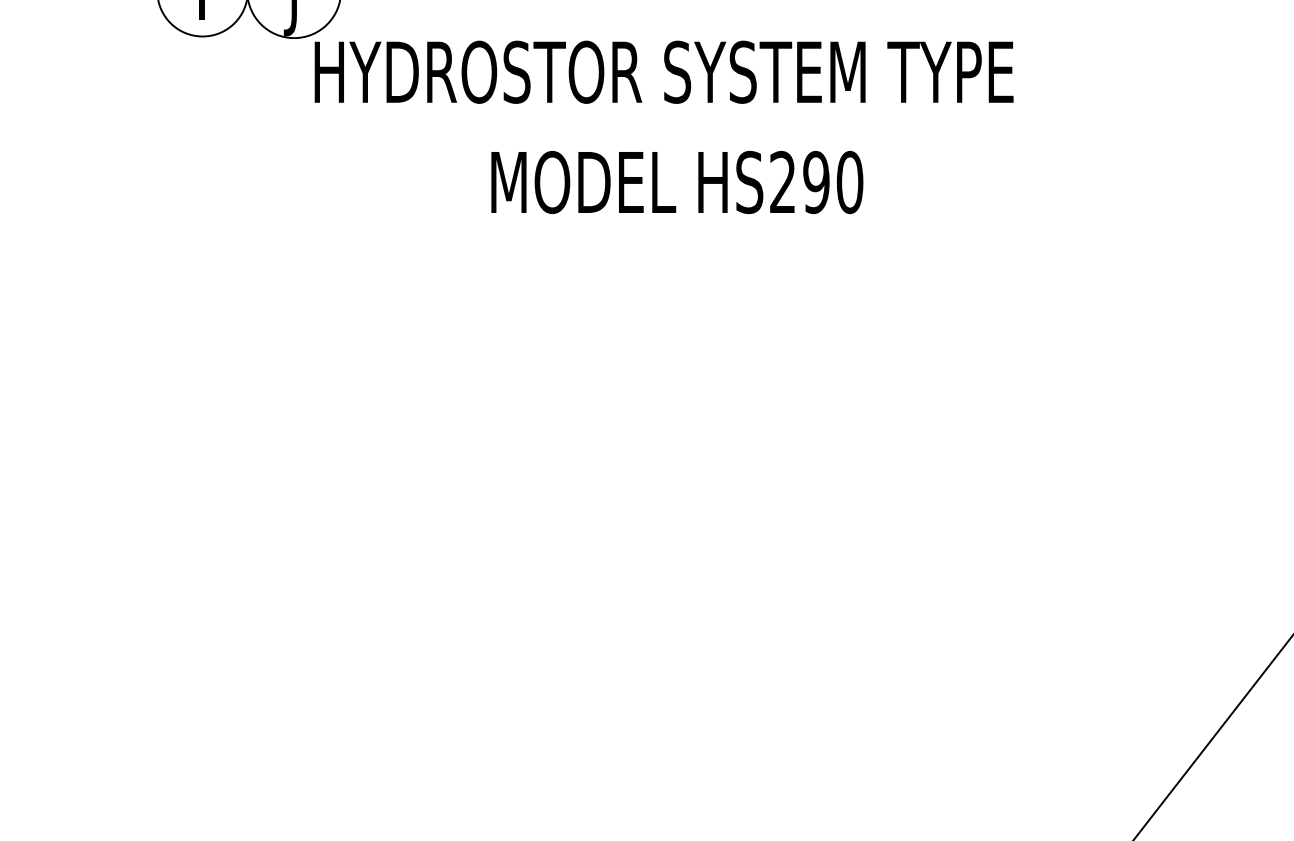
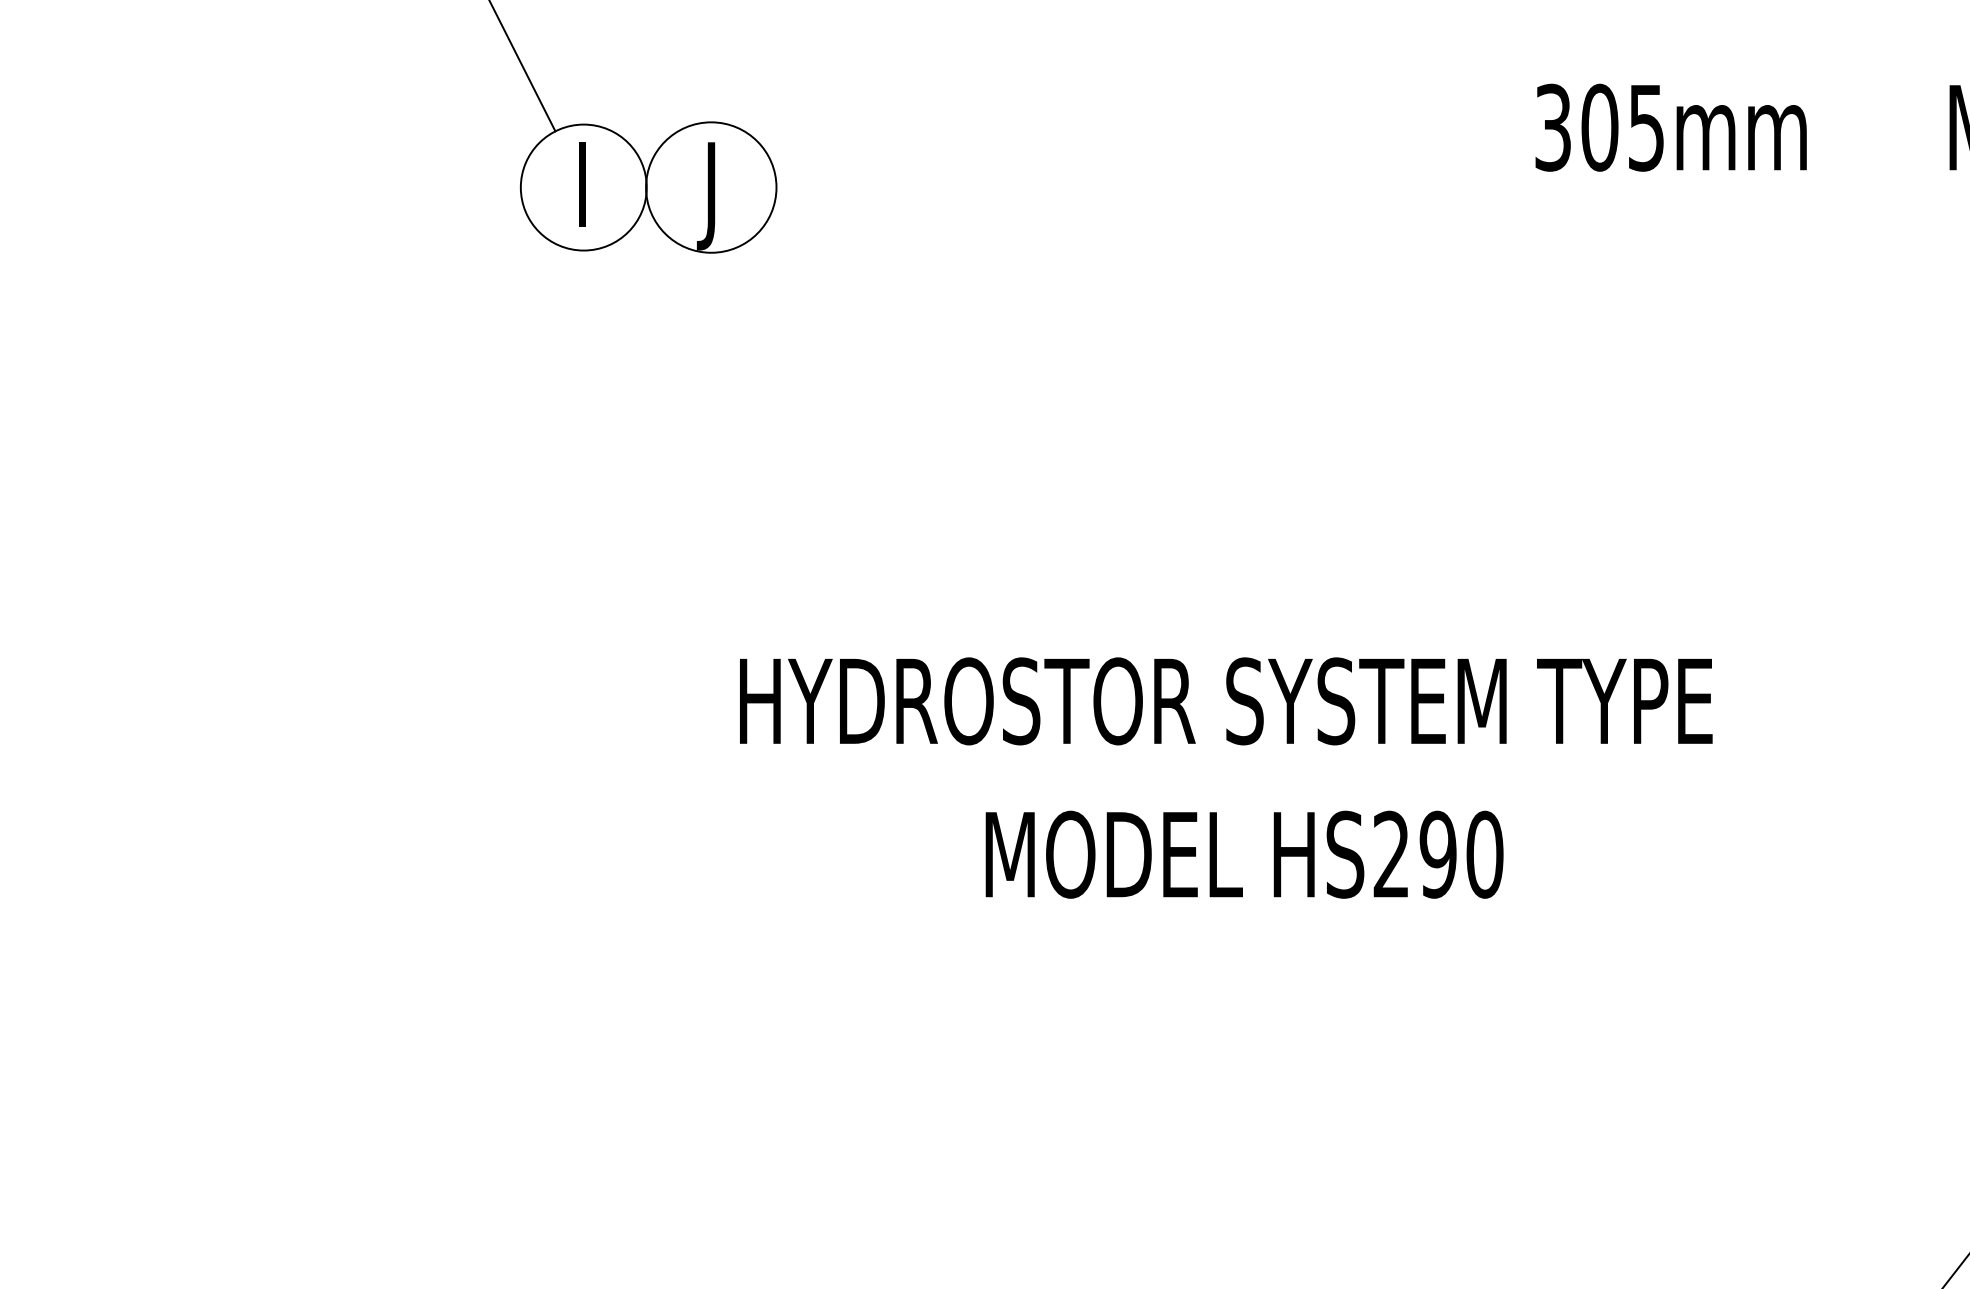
text: (664, 126) -> (1226, 777), moved

